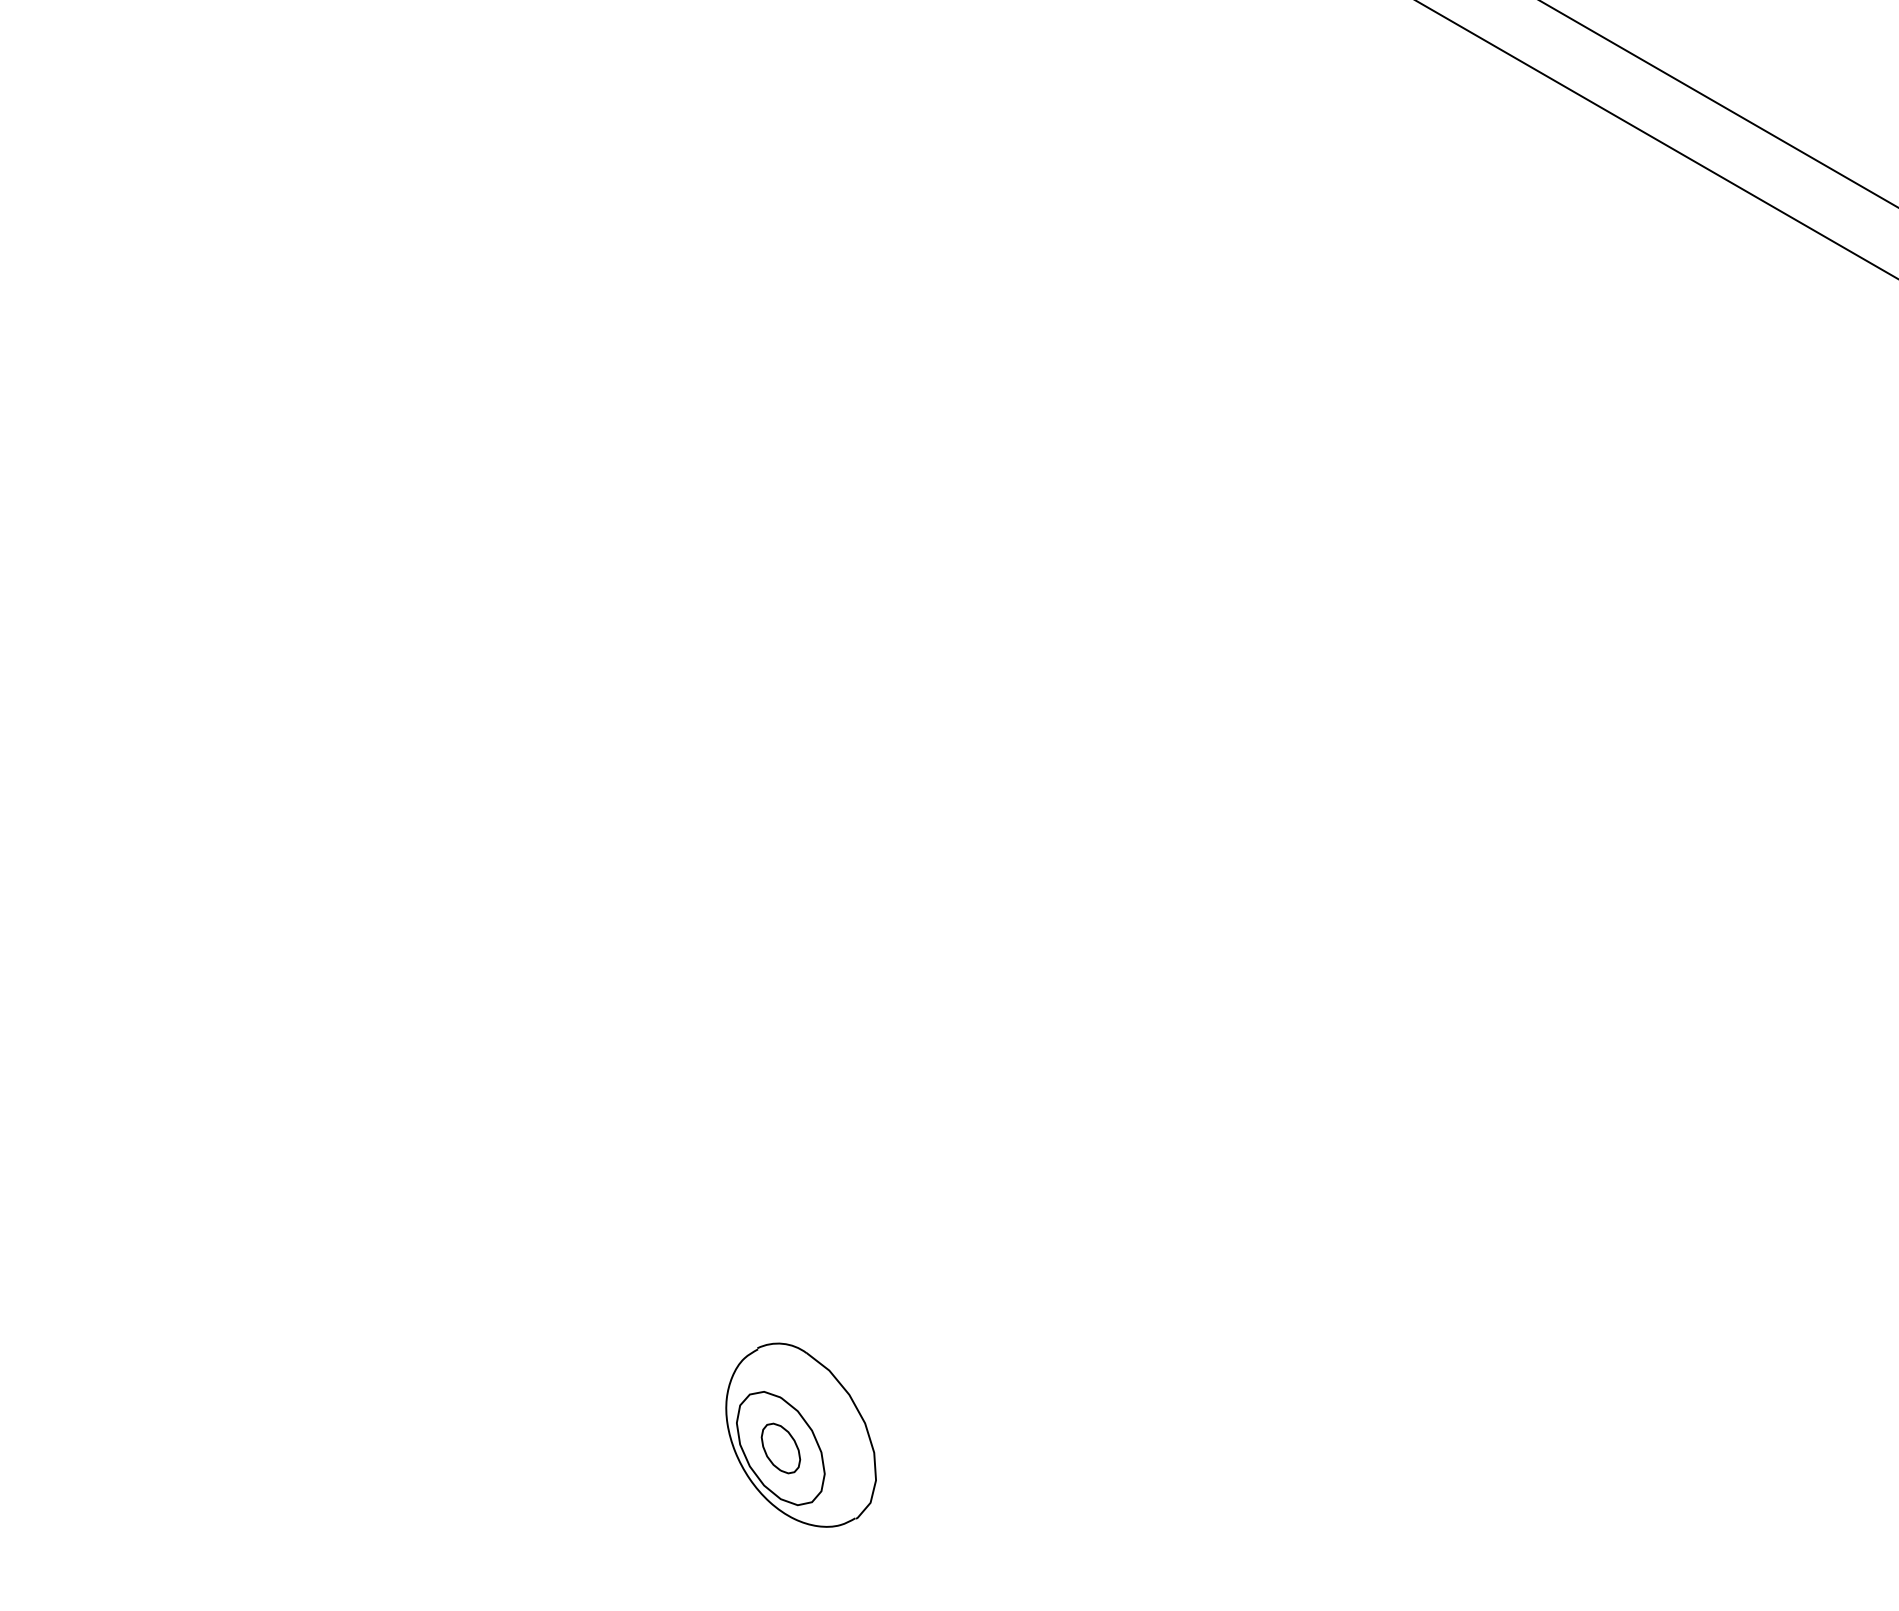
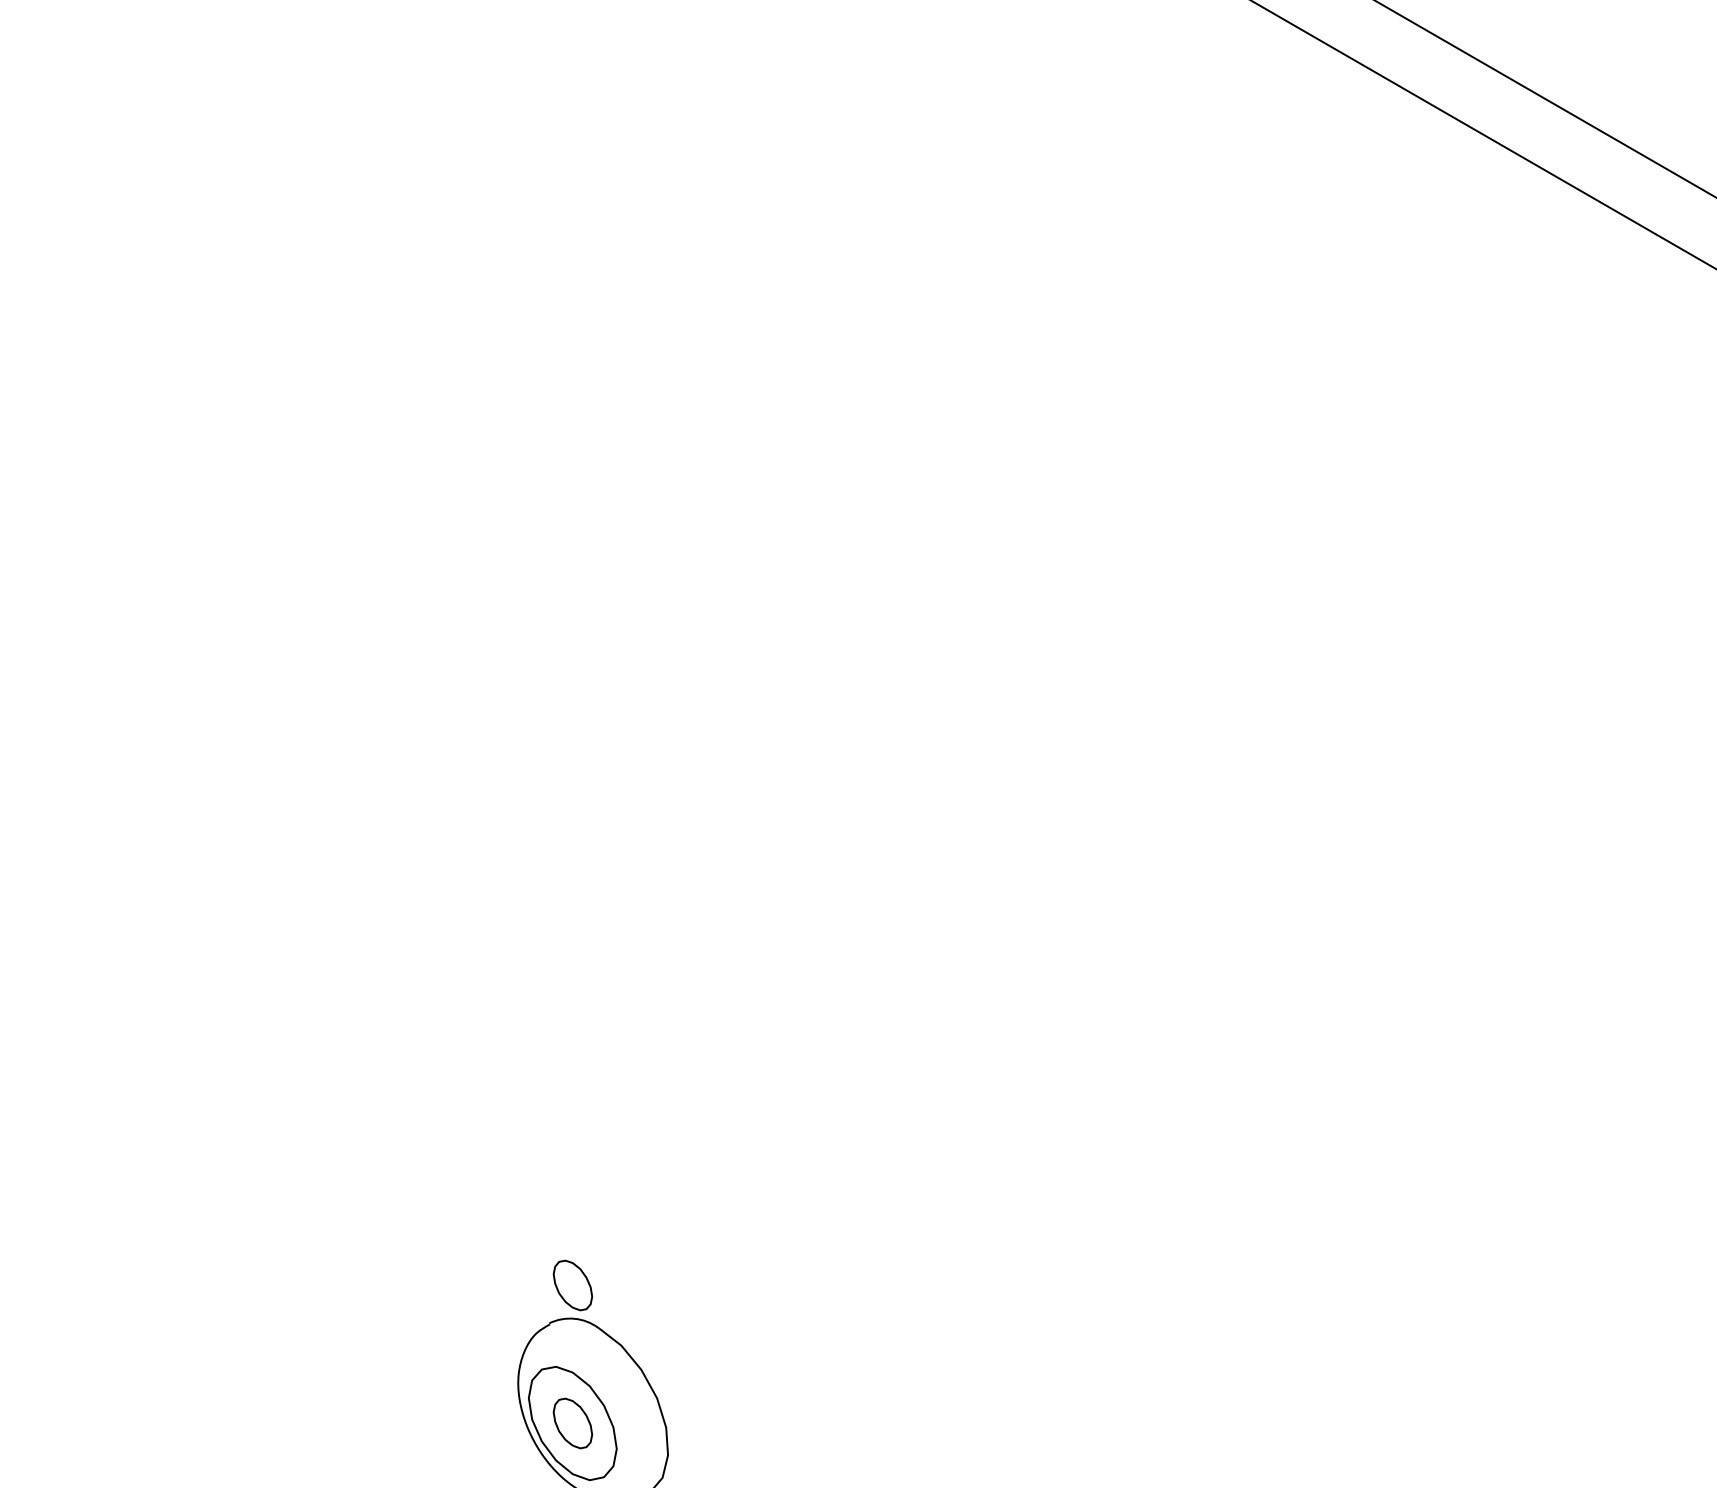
part: (780, 1310) -> (572, 1285), added

